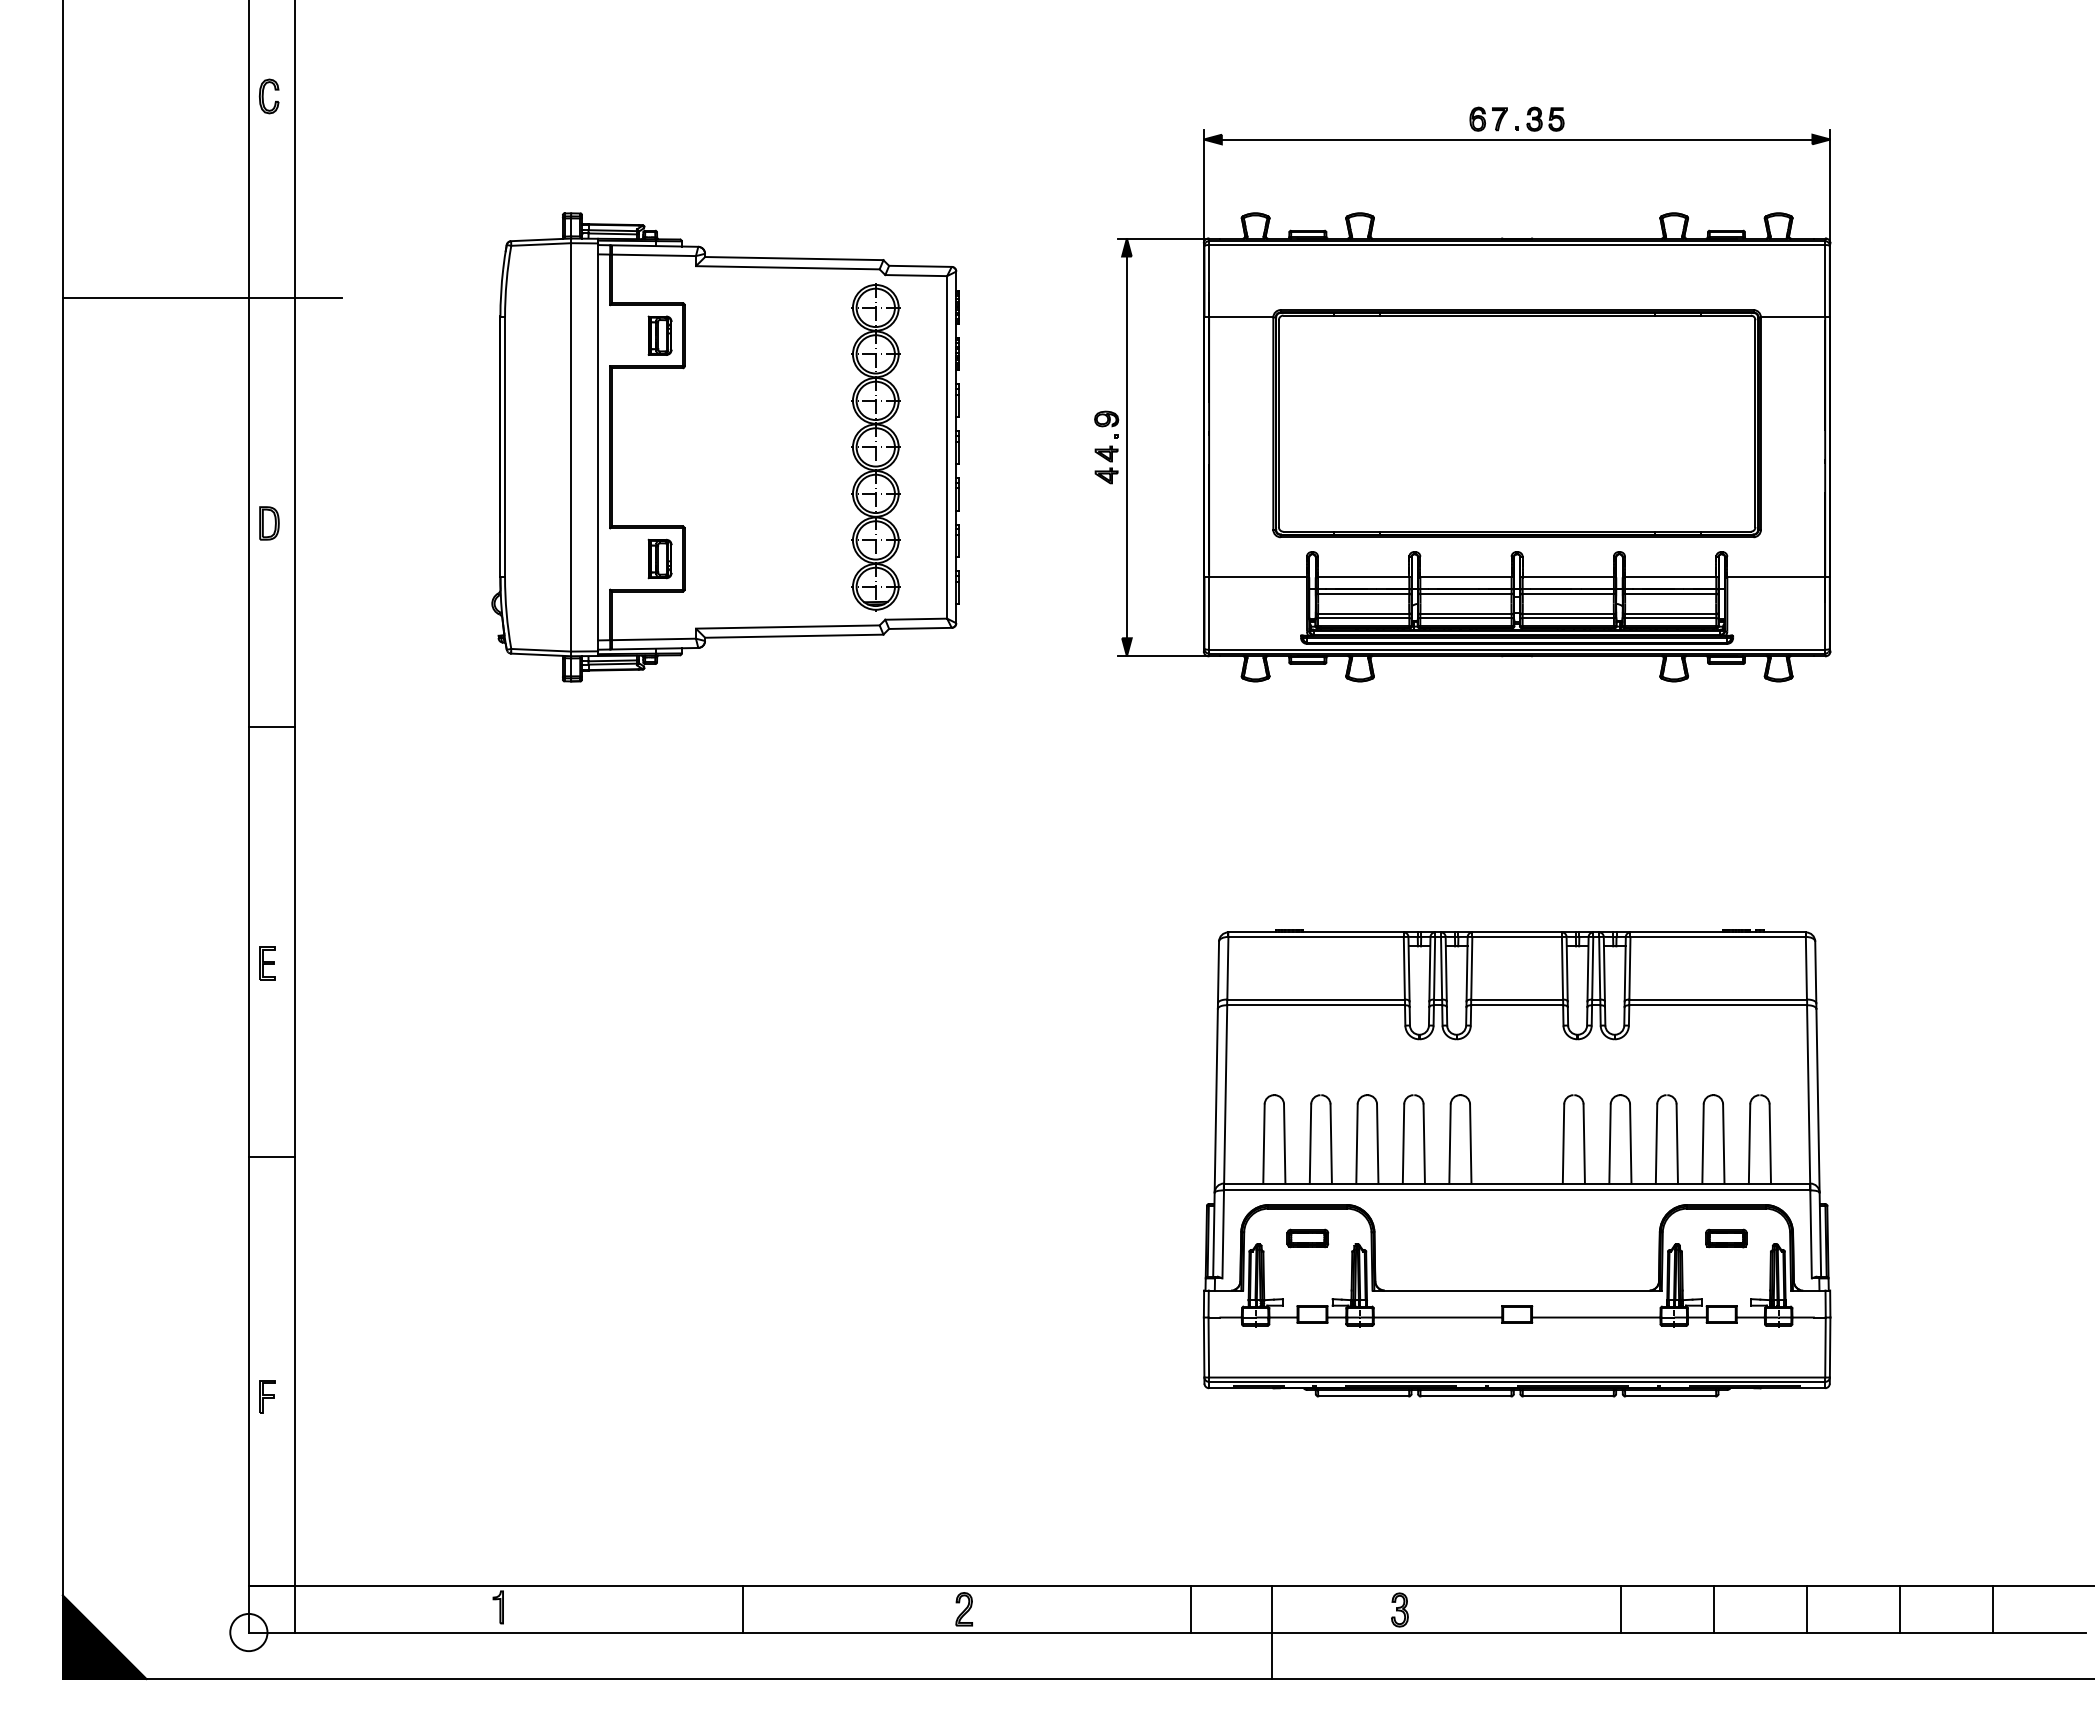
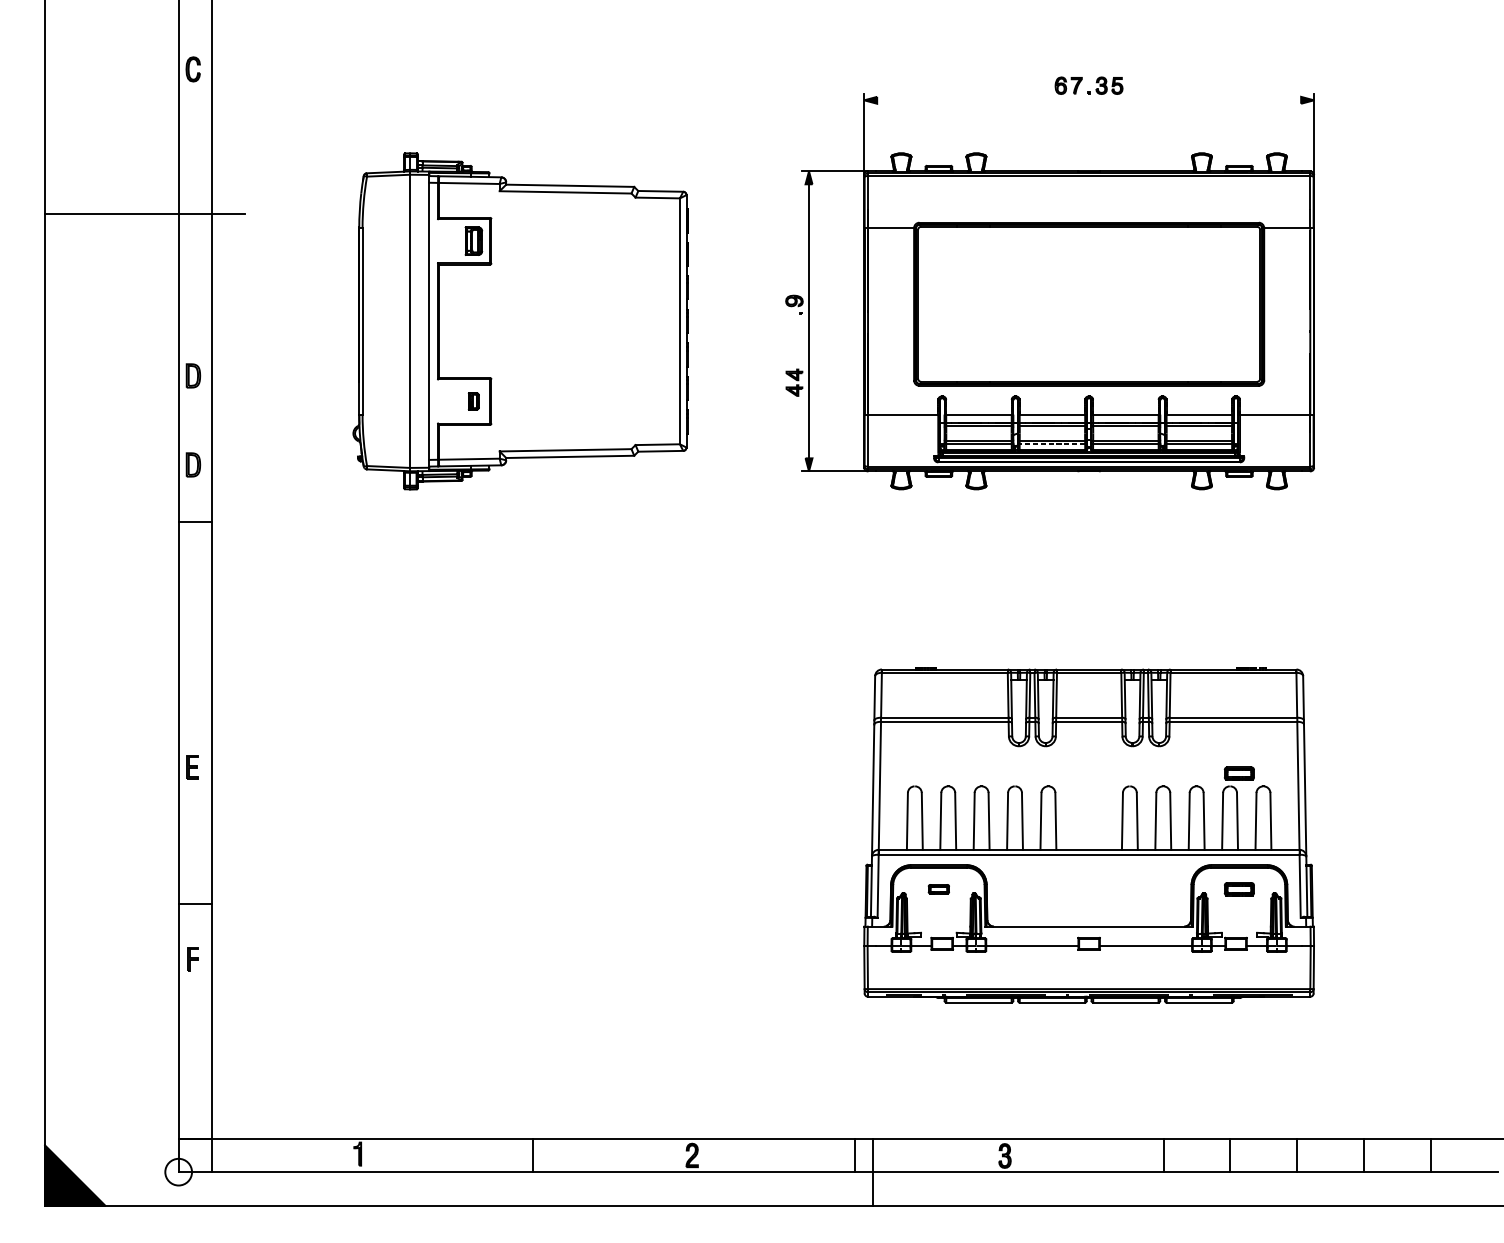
line: (1516, 139) -> (1088, 100), removed
part: (875, 447) -> (628, 321), removed
part: (1106, 464) -> (794, 382), moved
part: (659, 558) -> (473, 401), size x0.6
line: (1465, 618) -> (1052, 444), solid -> dashed
part: (269, 647) -> (193, 464), added
part: (267, 963) -> (192, 767), moved
part: (1726, 1077) -> (1239, 773), added
line: (271, 1156) -> (194, 903), moved
part: (1307, 1238) -> (938, 889), size x0.7
part: (267, 1396) -> (192, 958), moved
line: (1272, 1632) -> (873, 1172), moved

